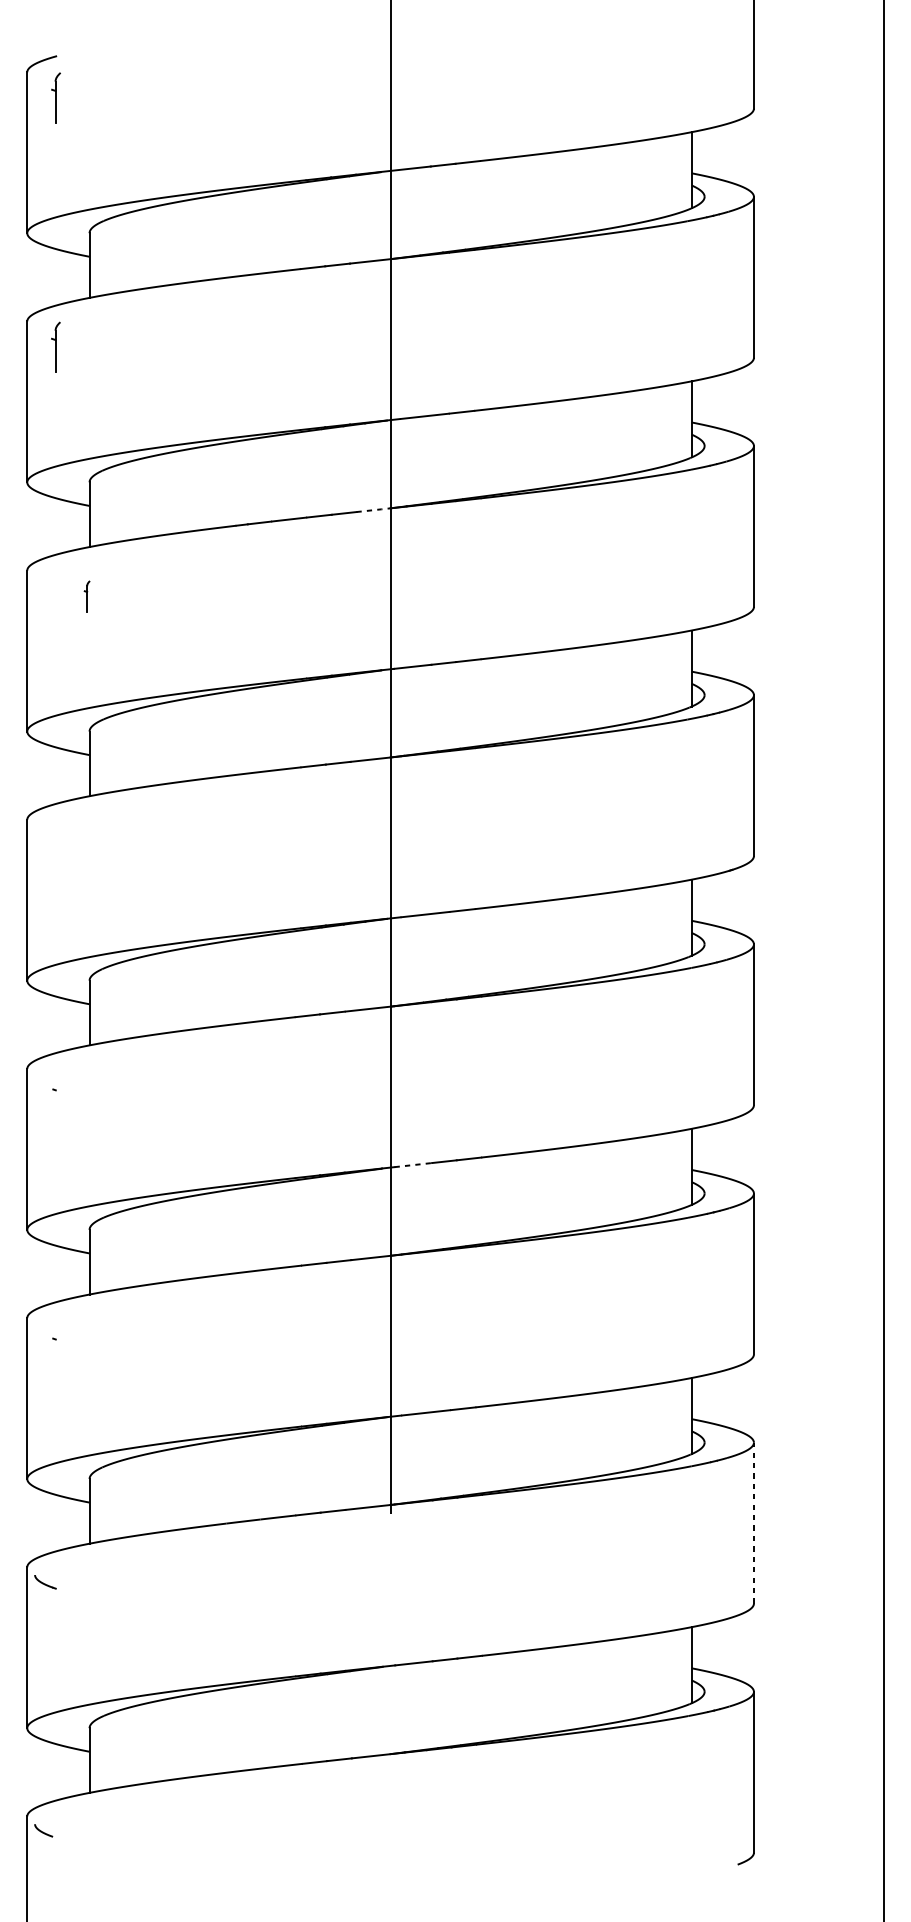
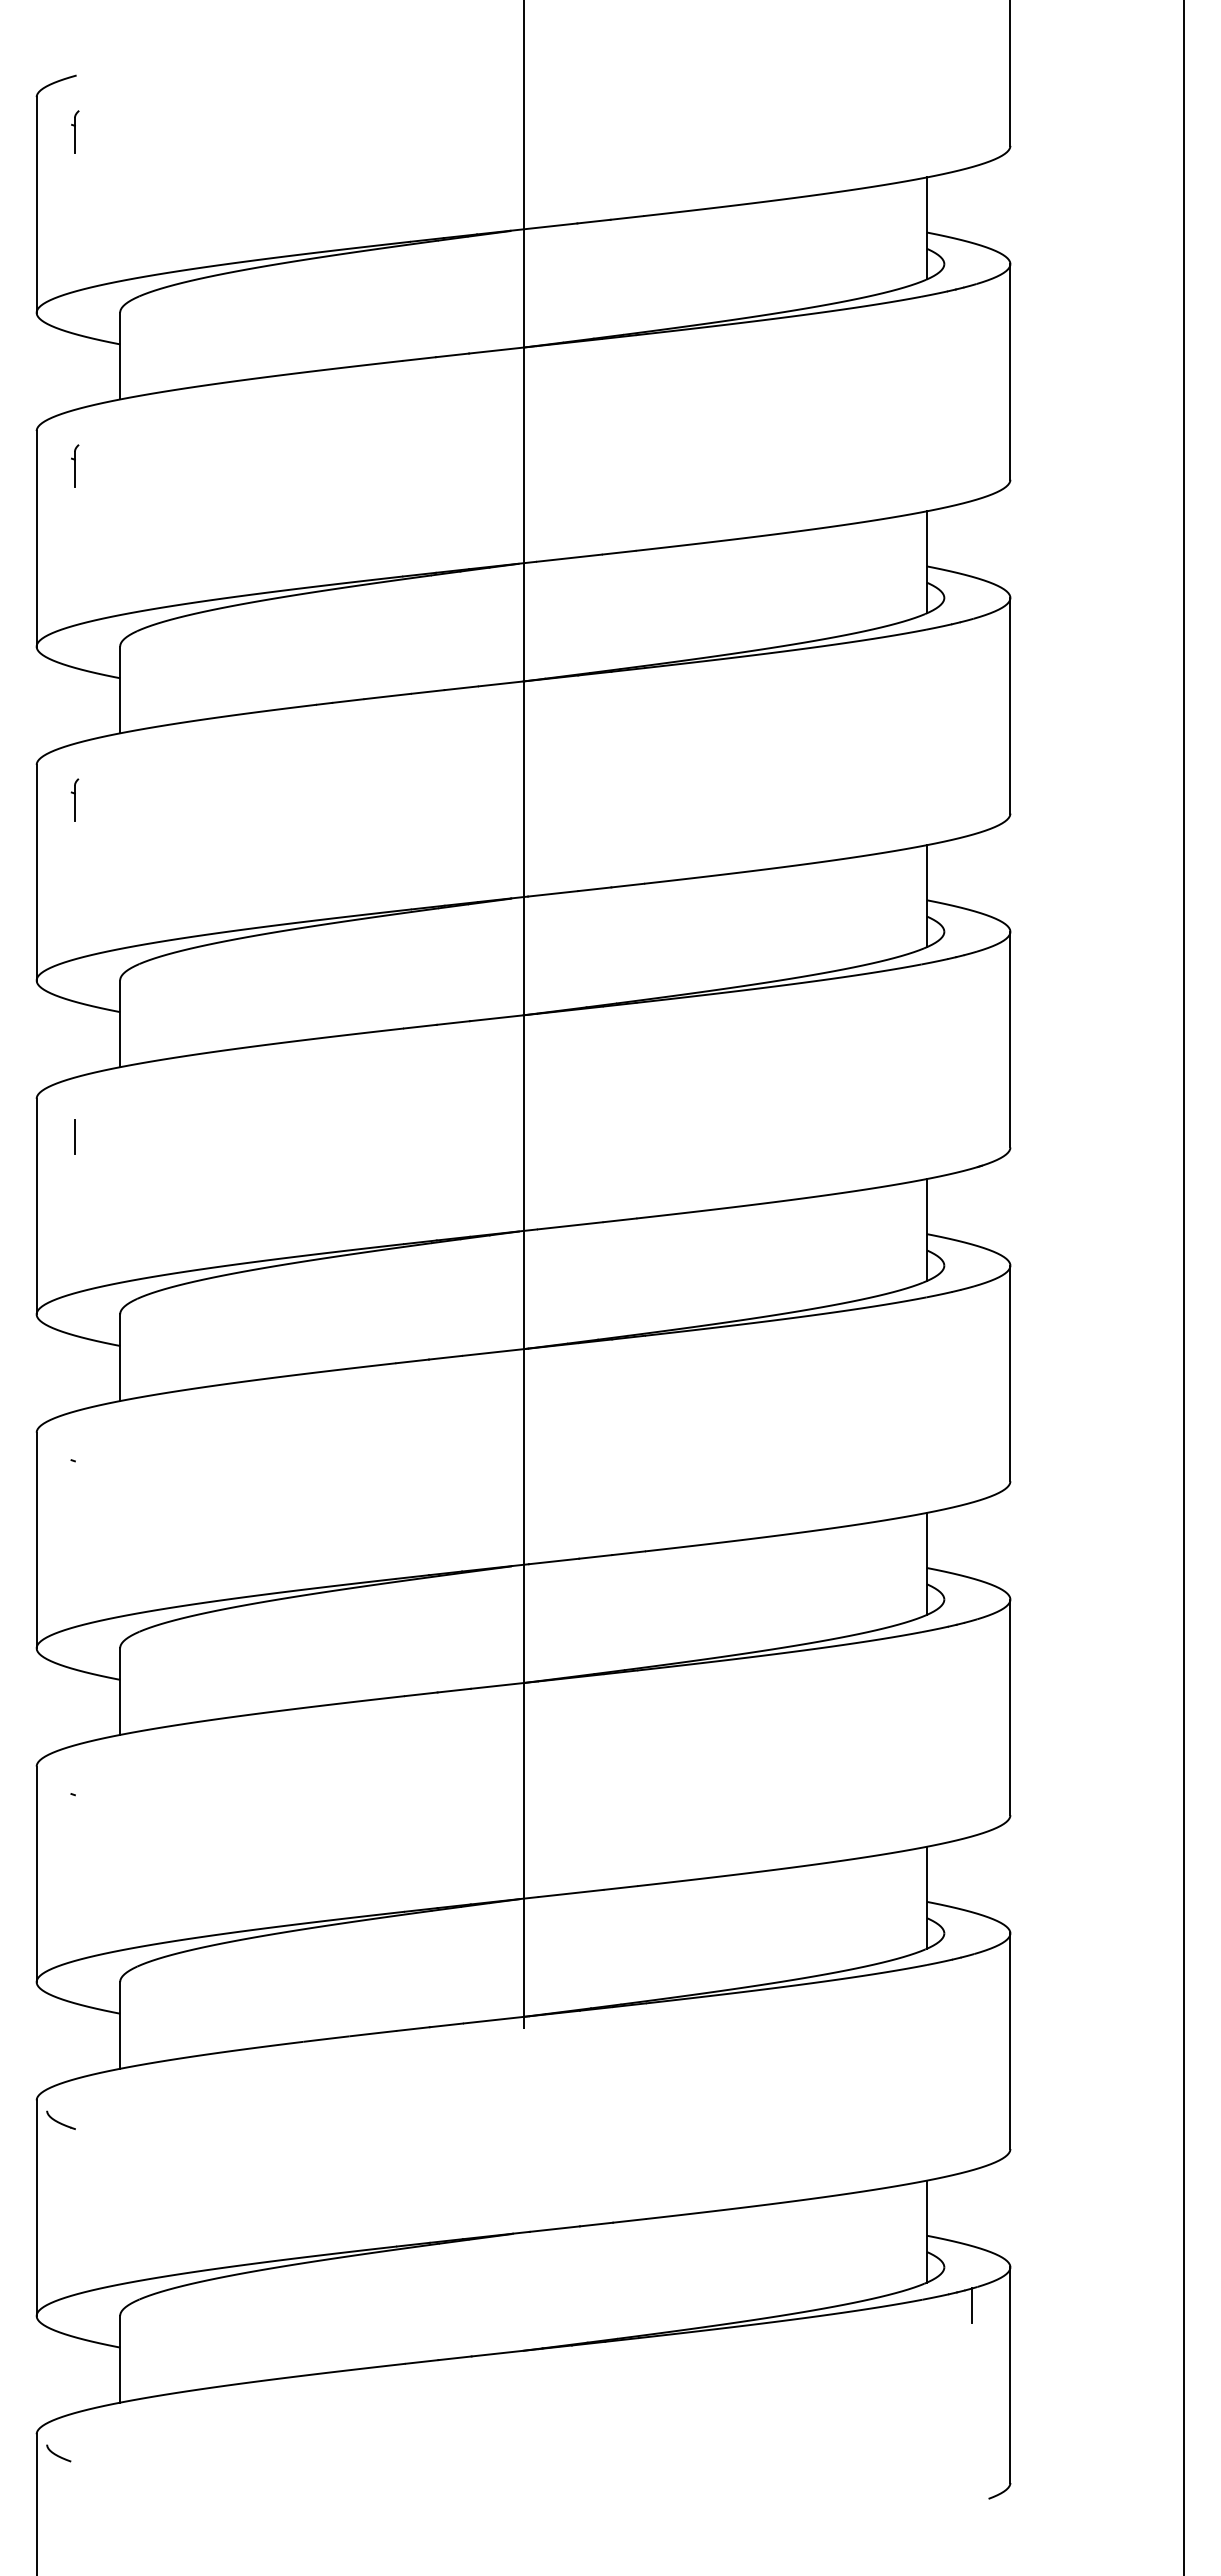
part: (56, 97) -> (75, 131), size x0.62
part: (56, 347) -> (75, 465), size x0.62
line: (375, 509) -> (503, 683), dashed -> solid
part: (86, 596) -> (74, 799), moved
line: (55, 847) -> (74, 1136), added
line: (413, 1165) -> (554, 1561), dashed -> solid
line: (754, 1523) -> (1010, 2041), dashed -> solid
line: (725, 1720) -> (972, 2305), added

